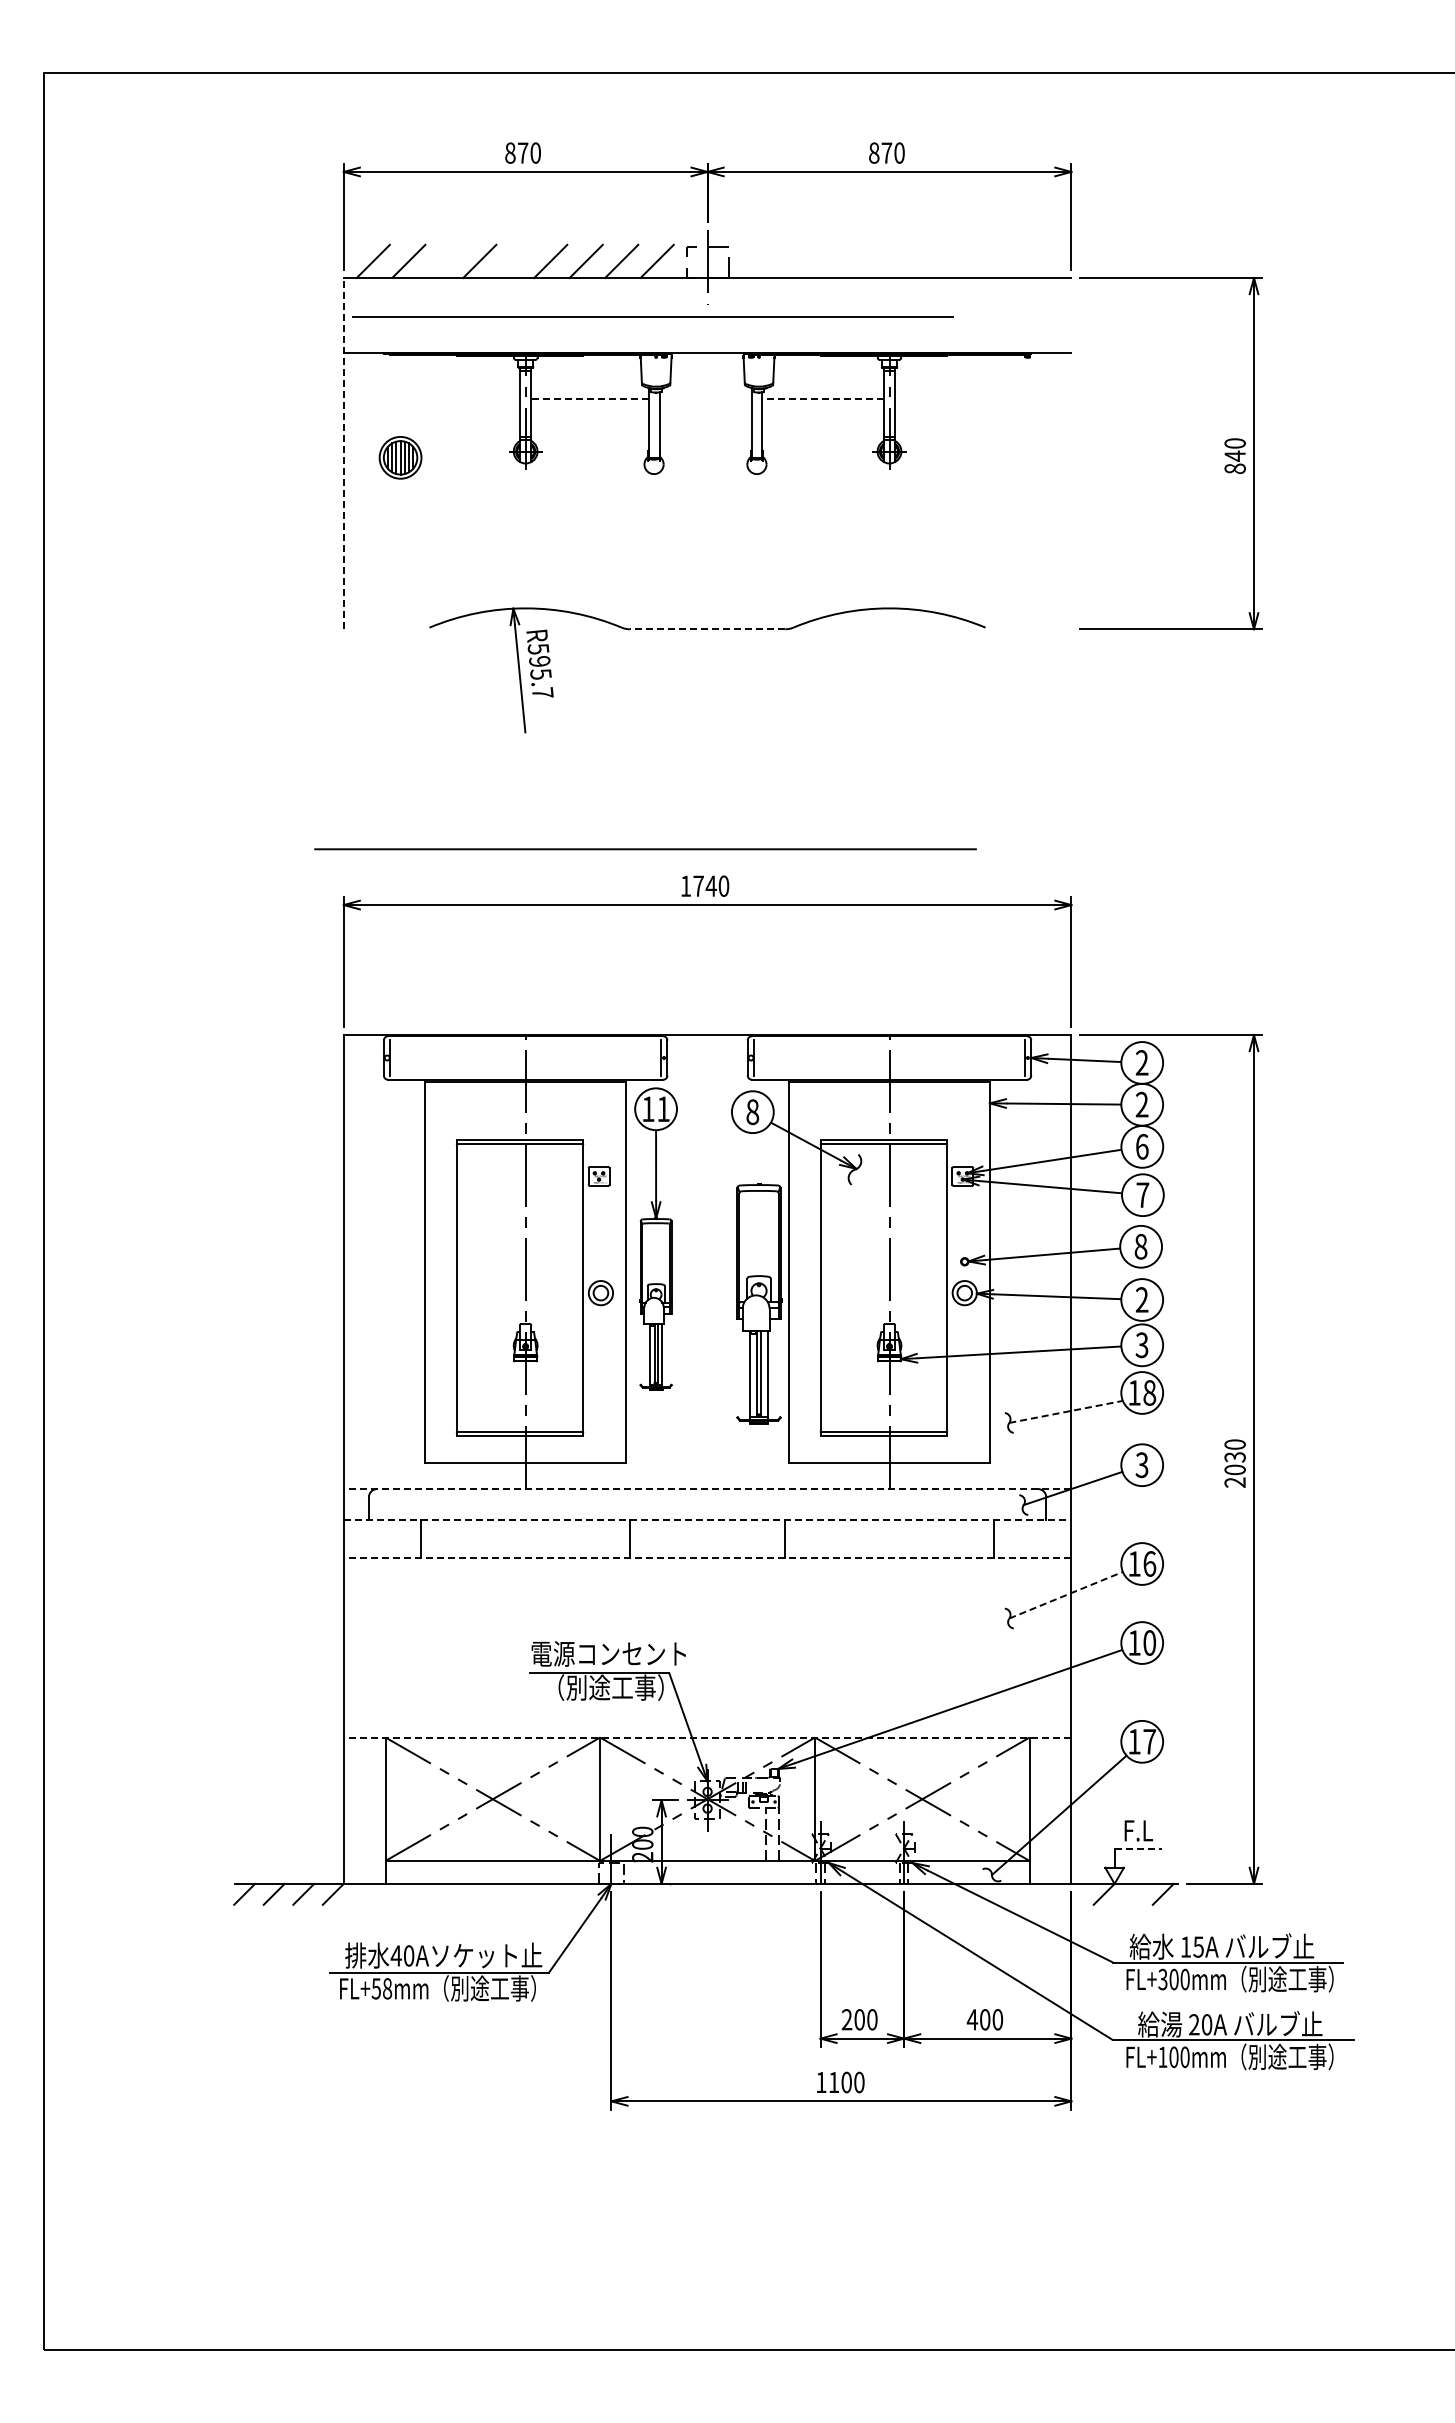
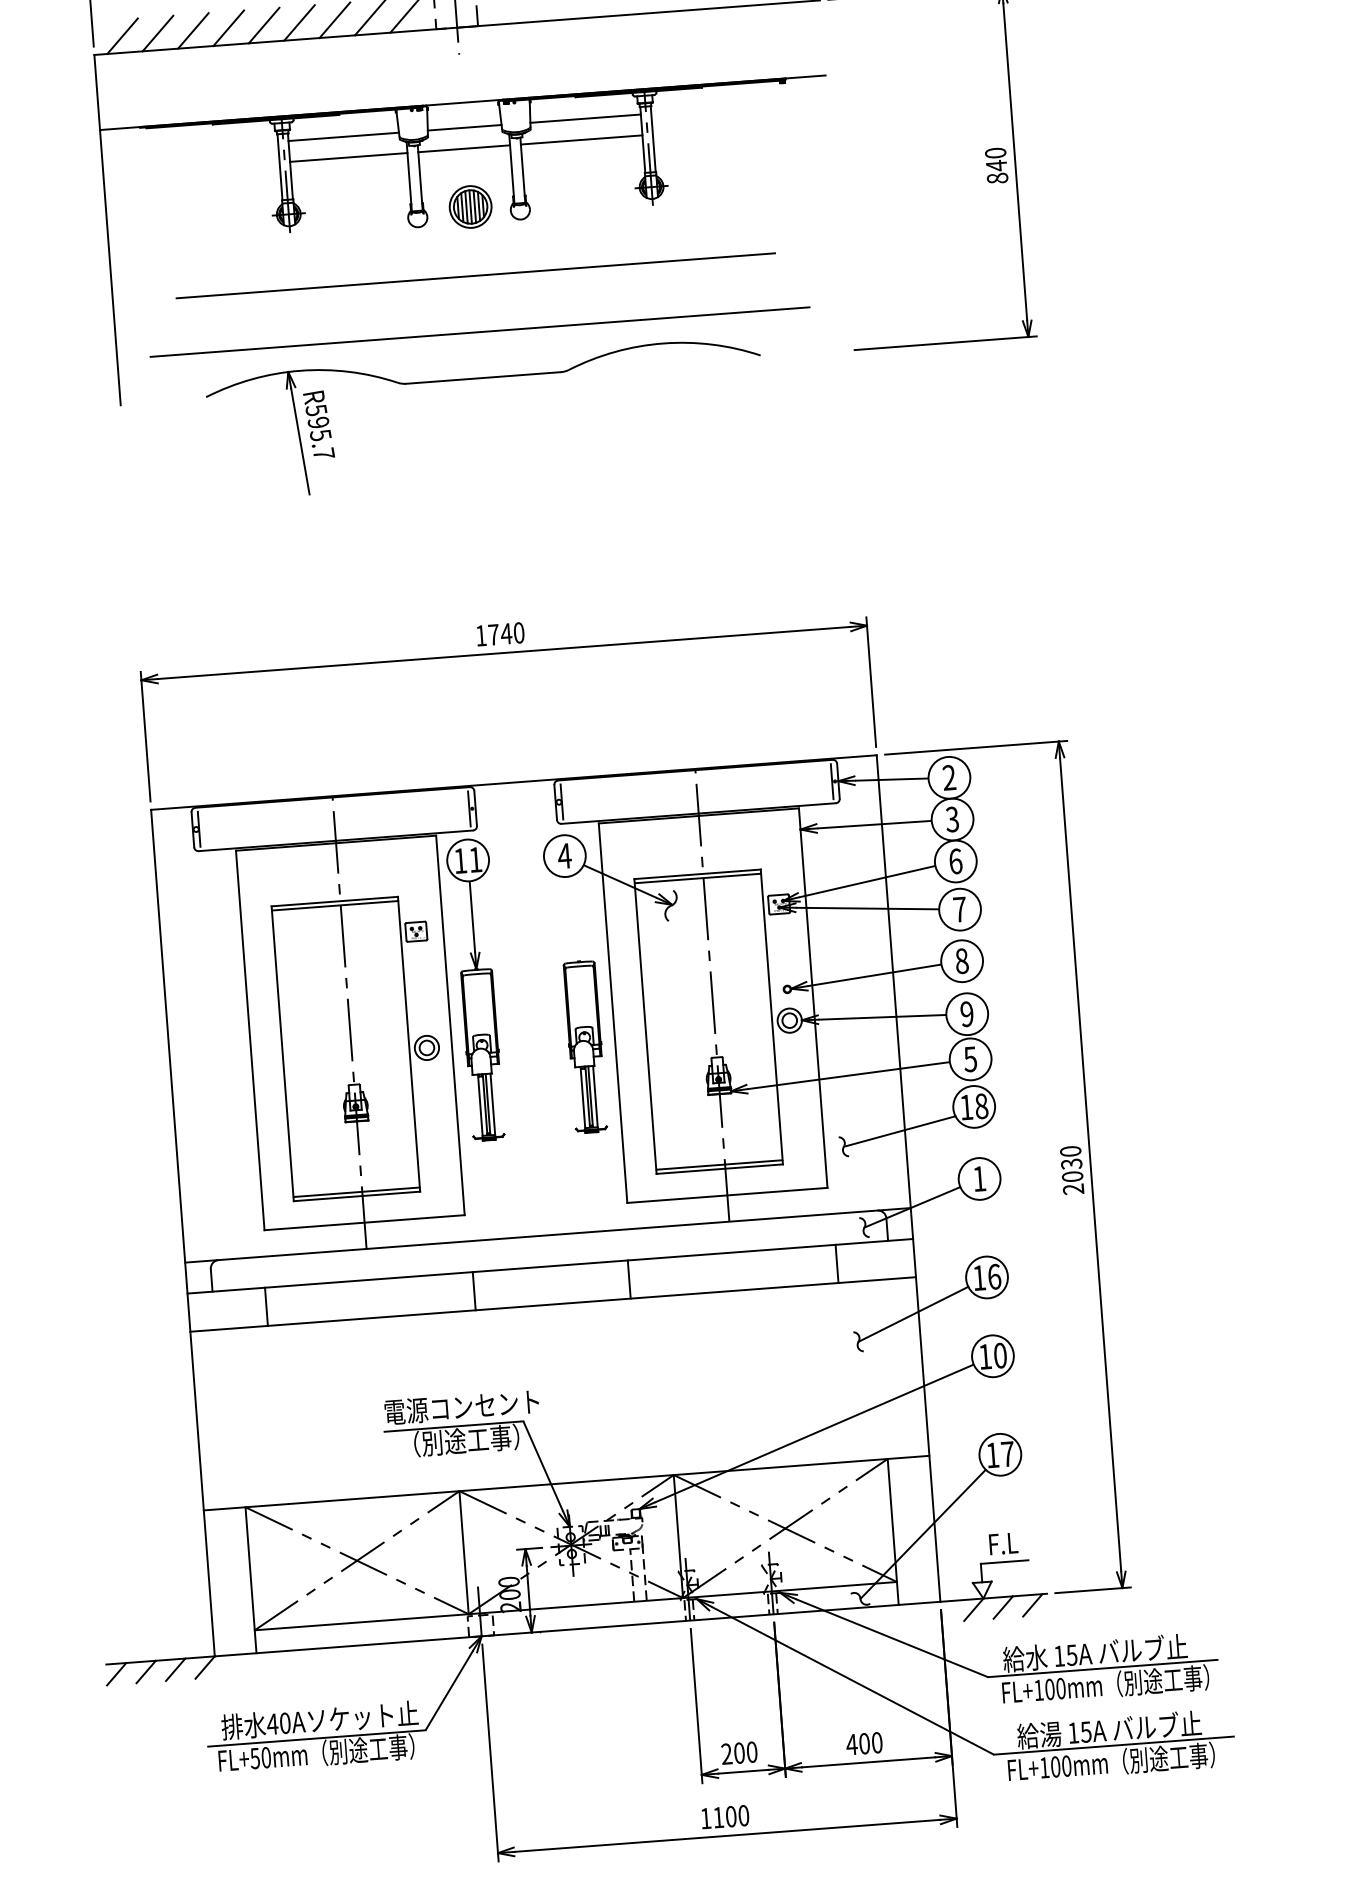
line: (443, 261) -> (192, 31), added
line: (514, 261) -> (263, 25), added
line: (652, 316) -> (475, 275), moved
line: (585, 378) -> (342, 137), added
line: (707, 378) -> (464, 127), added
line: (828, 378) -> (585, 118), added
line: (589, 399) -> (348, 157), dashed -> solid
line: (705, 399) -> (464, 148), added
line: (823, 399) -> (581, 140), dashed -> solid
line: (343, 453) -> (107, 229), dashed -> solid
part: (400, 457) -> (470, 206), moved
line: (707, 629) -> (483, 378), dashed -> solid
line: (645, 849) -> (480, 332), moved
text: (1141, 1104) -> (951, 819), 2 -> 3
text: (752, 1112) -> (564, 856), 8 -> 4
text: (1141, 1299) -> (966, 1013), 2 -> 9
part: (758, 1303) -> (584, 1046), size x0.71
text: (1142, 1344) -> (970, 1058), 3 -> 5
line: (1066, 1411) -> (900, 1131), dashed -> solid
text: (1141, 1465) -> (978, 1179), 3 -> 1
line: (707, 1489) -> (547, 1235), dashed -> solid
line: (707, 1520) -> (550, 1266), dashed -> solid
line: (707, 1558) -> (553, 1304), dashed -> solid
line: (1066, 1595) -> (913, 1314), dashed -> solid
line: (707, 1737) -> (566, 1483), dashed -> solid
line: (1138, 1849) -> (1004, 1562), dashed -> solid
line: (1133, 1893) -> (1003, 1606), added
text: (1162, 1979) -> (1038, 1690), FL+300mm -> FL+100mm
text: (387, 1988) -> (266, 1757), FL+58mm -> FL+50mm
text: (1200, 2024) -> (1079, 1732), 20A -> 15A

